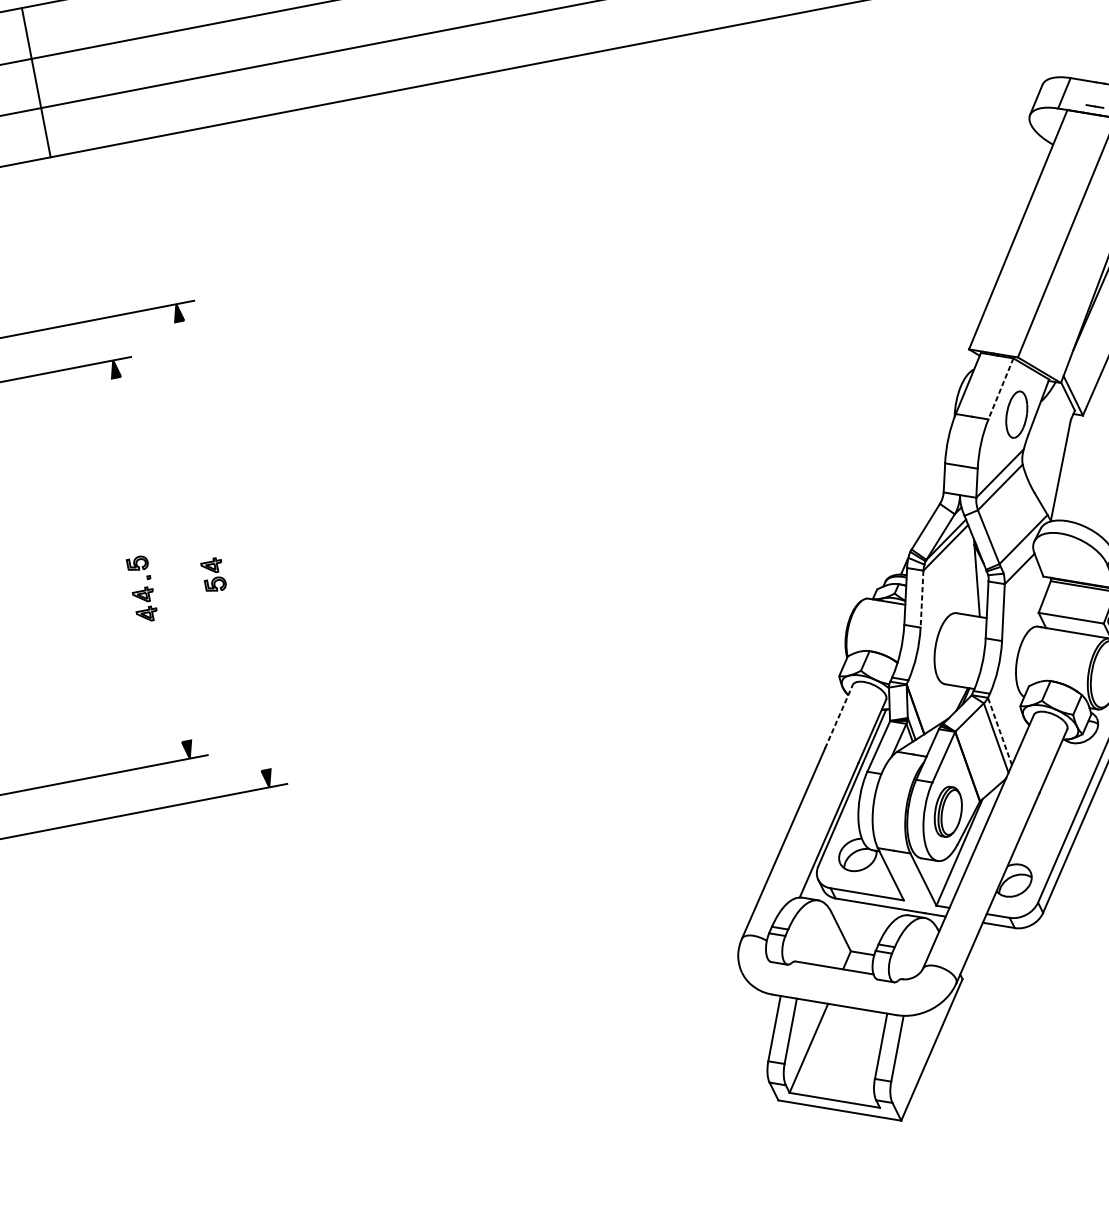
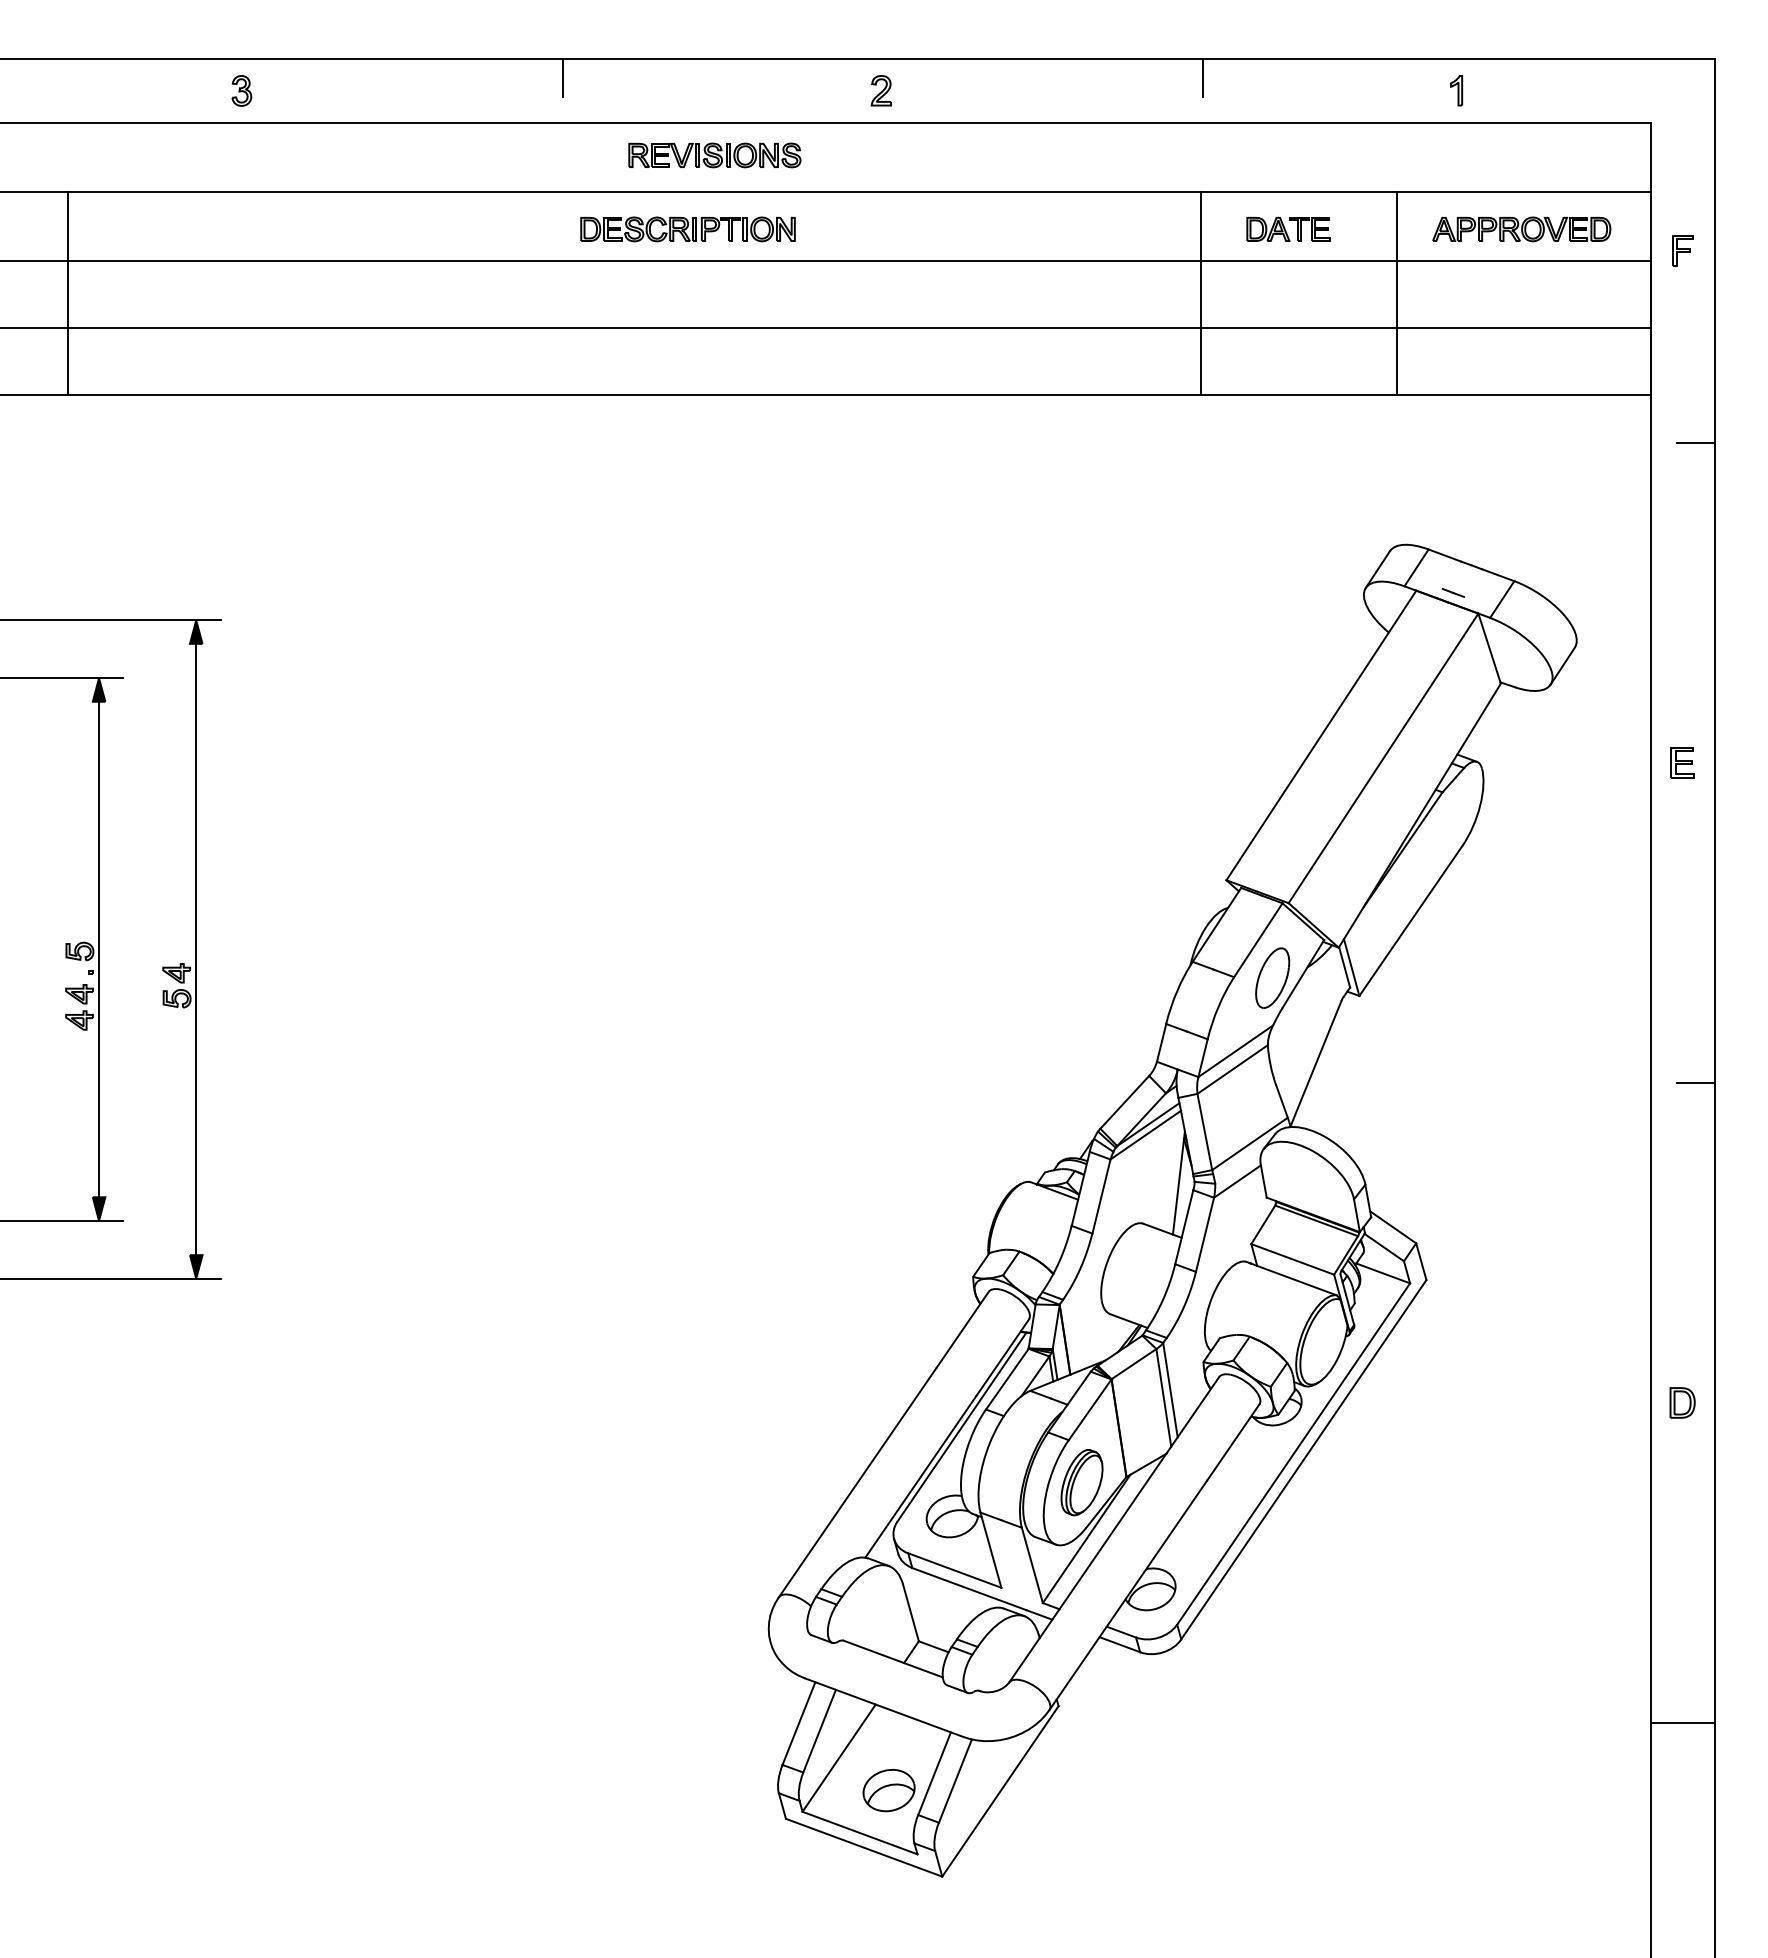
line: (1001, 389) -> (1258, 940), dashed -> solid
line: (223, 545) -> (196, 949), added
line: (151, 559) -> (99, 949), added
line: (922, 599) -> (1101, 1197), dashed -> solid
line: (838, 716) -> (962, 1329), dashed -> solid
line: (1000, 731) -> (1170, 1390), dashed -> solid
part: (849, 1065) -> (888, 1790), added

